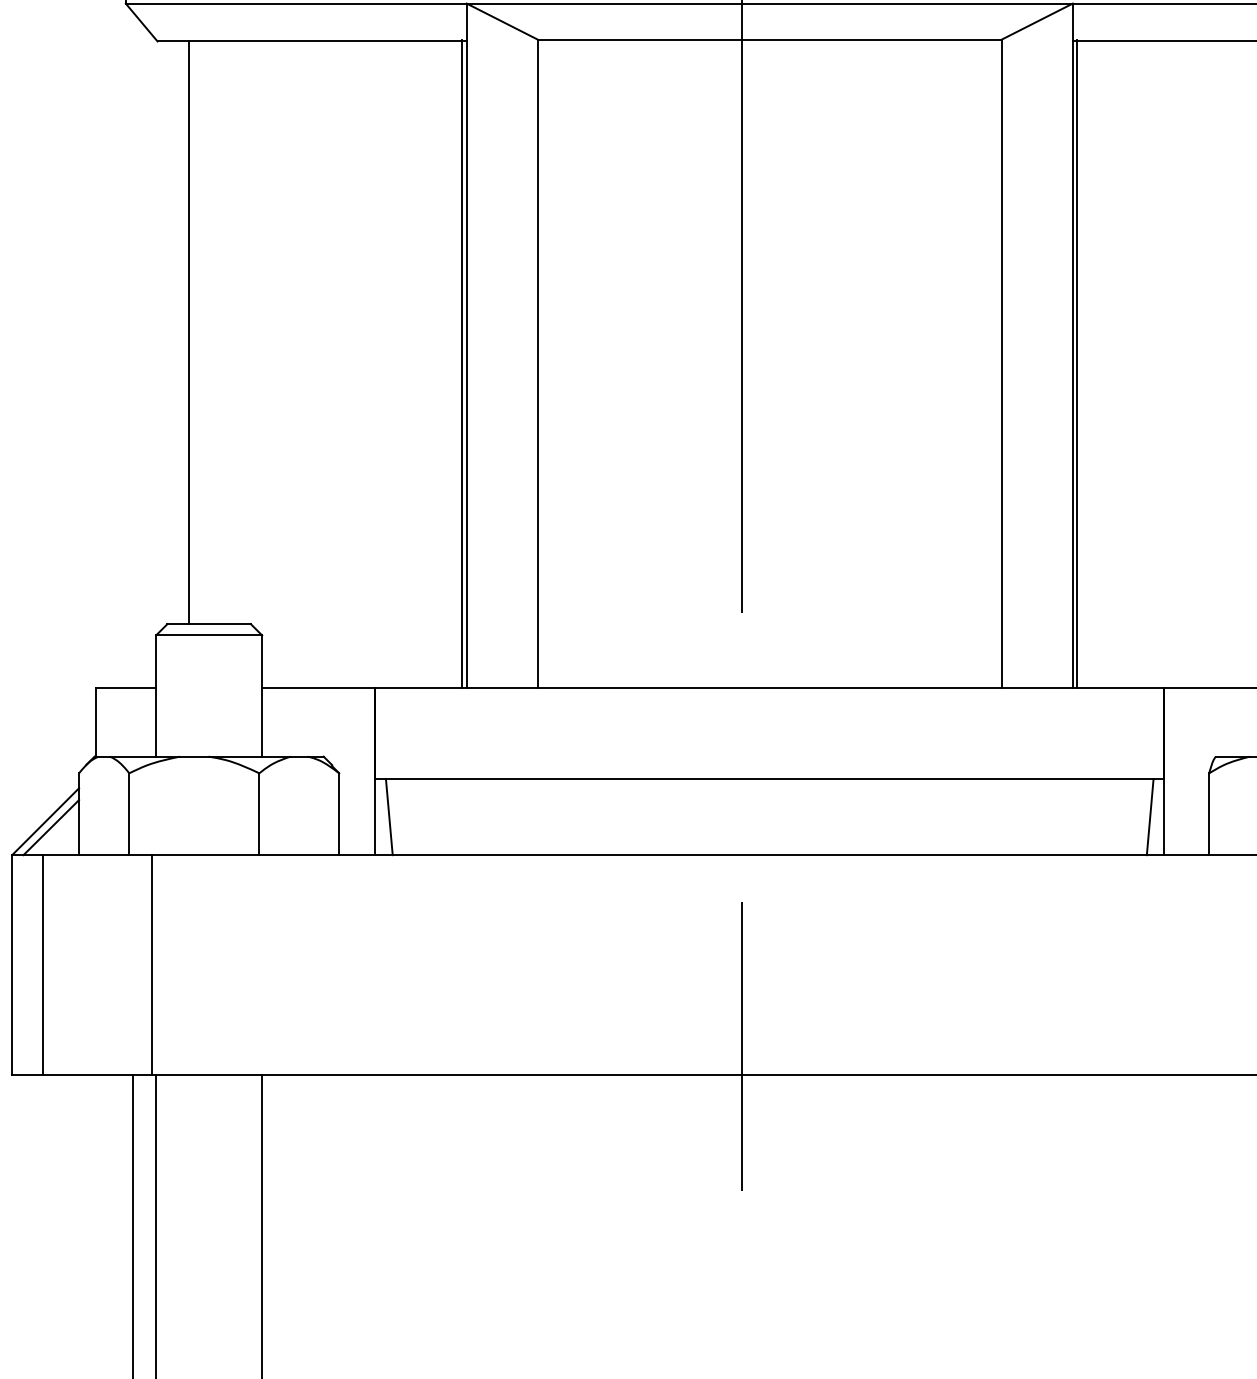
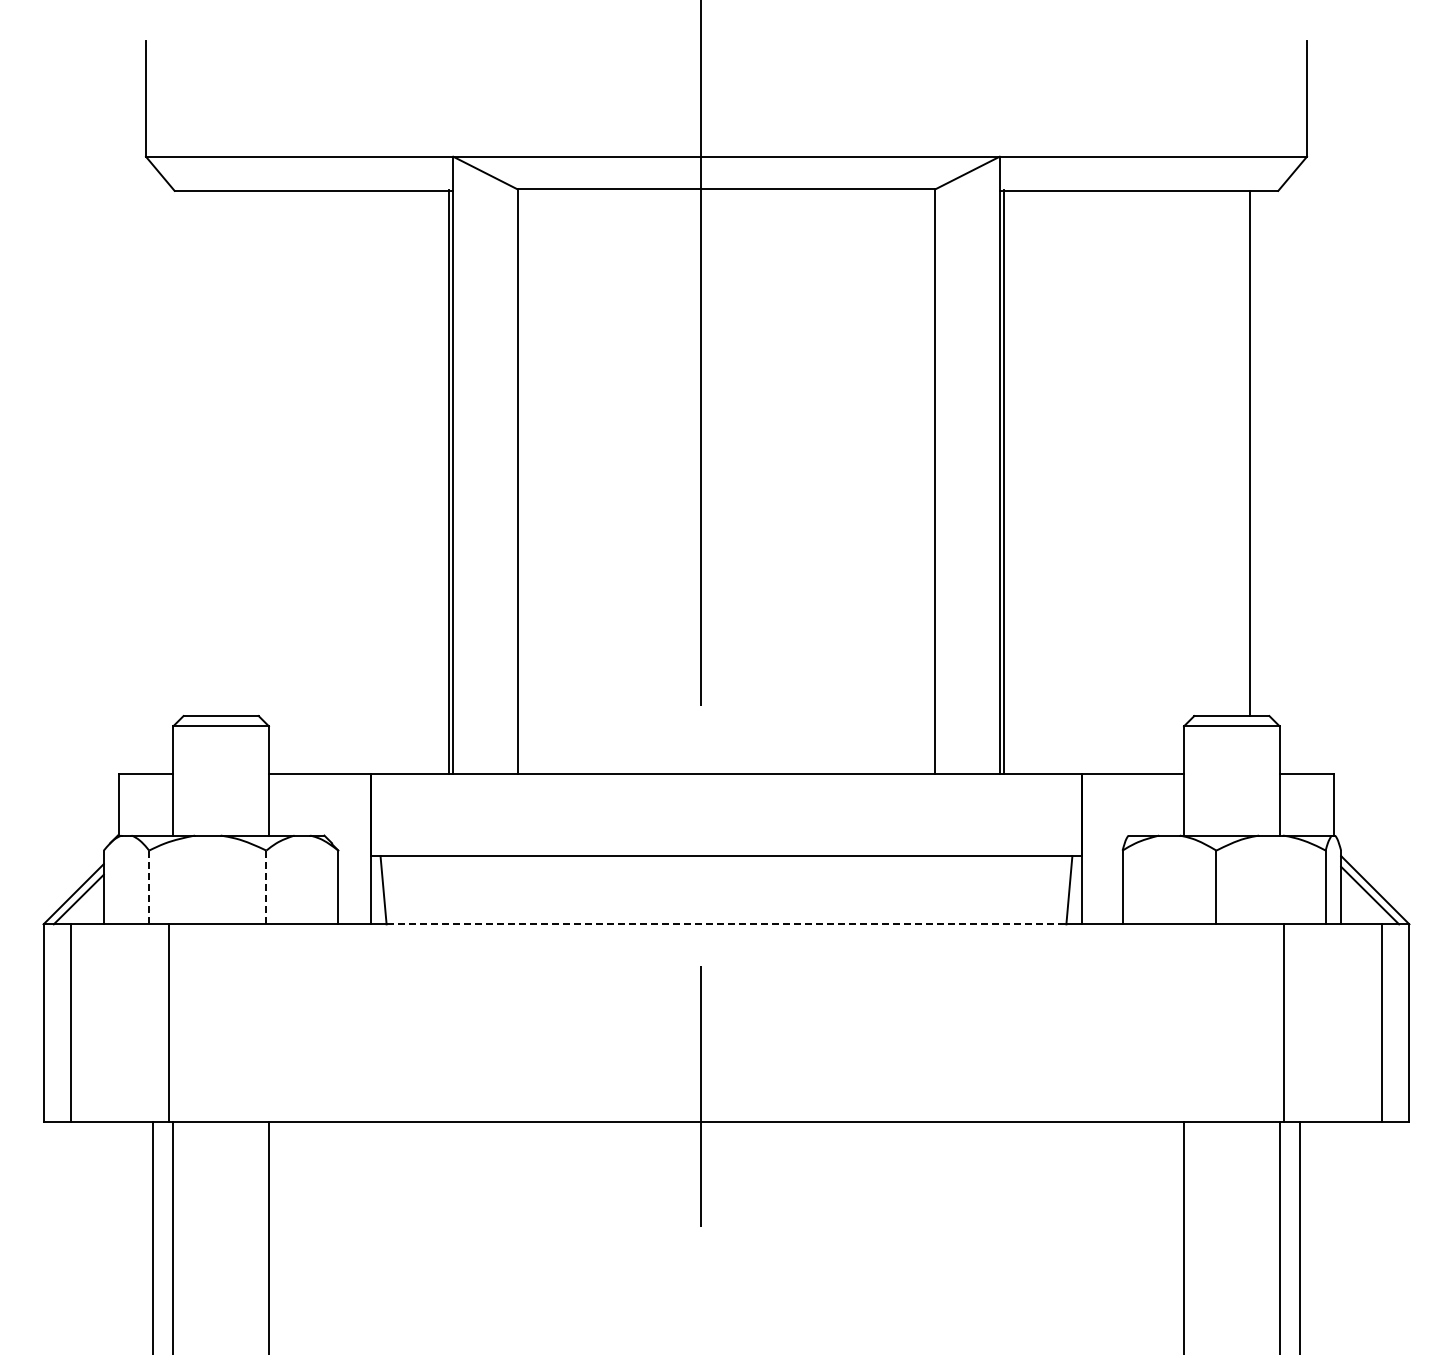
line: (188, 332) -> (202, 453), removed
line: (129, 814) -> (149, 887), solid -> dashed
line: (259, 814) -> (266, 887), solid -> dashed
line: (769, 855) -> (726, 924), solid -> dashed

